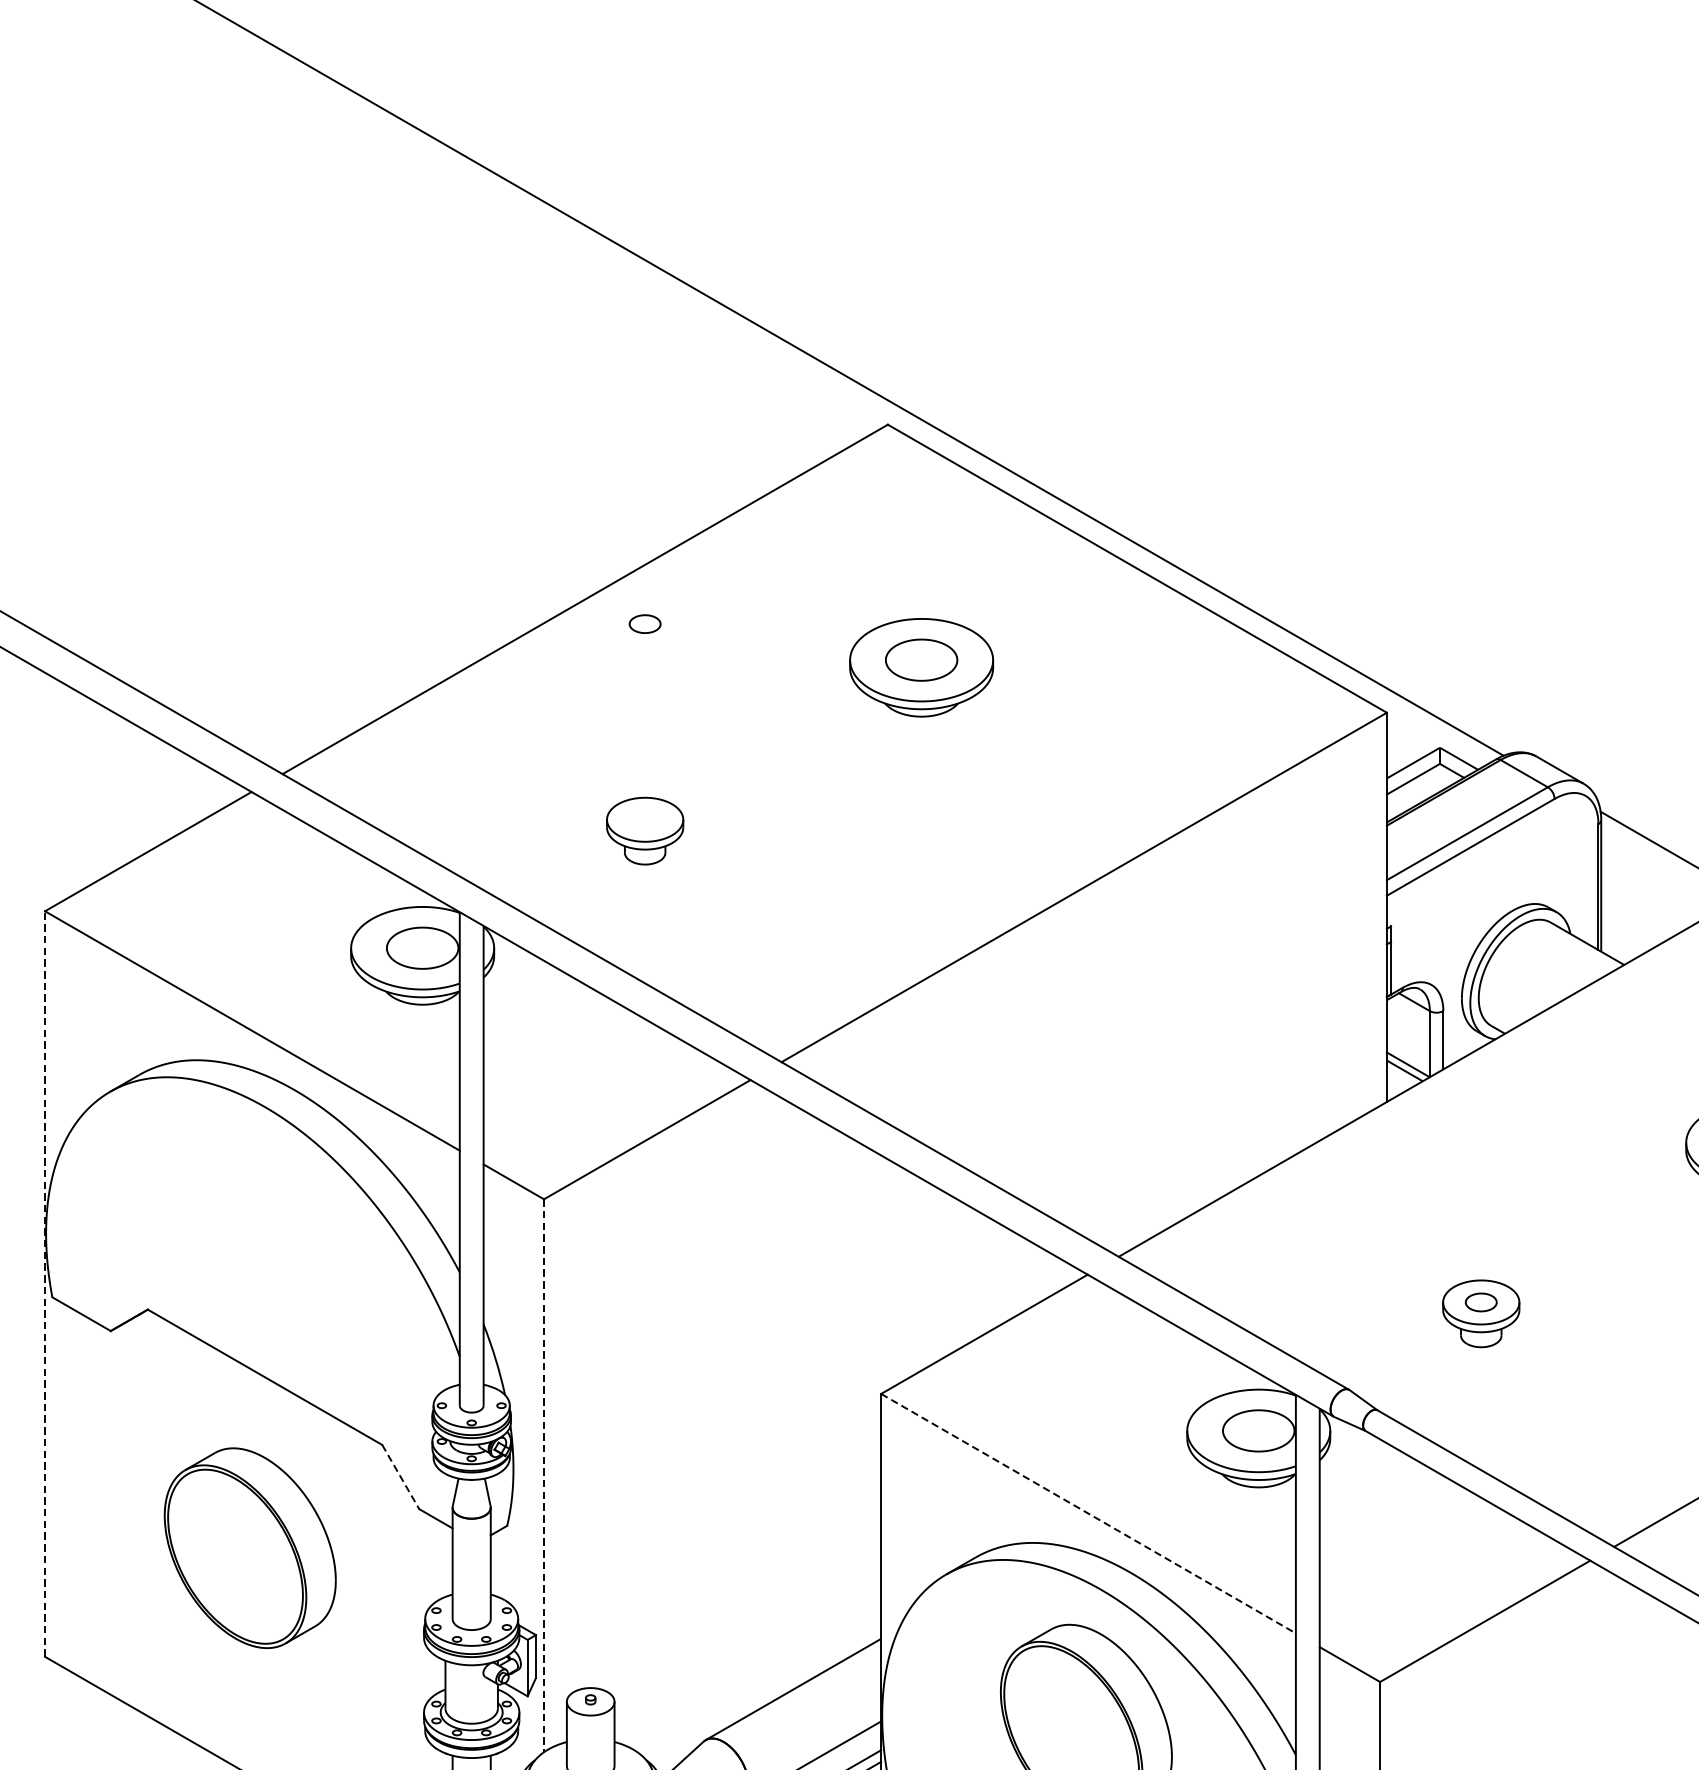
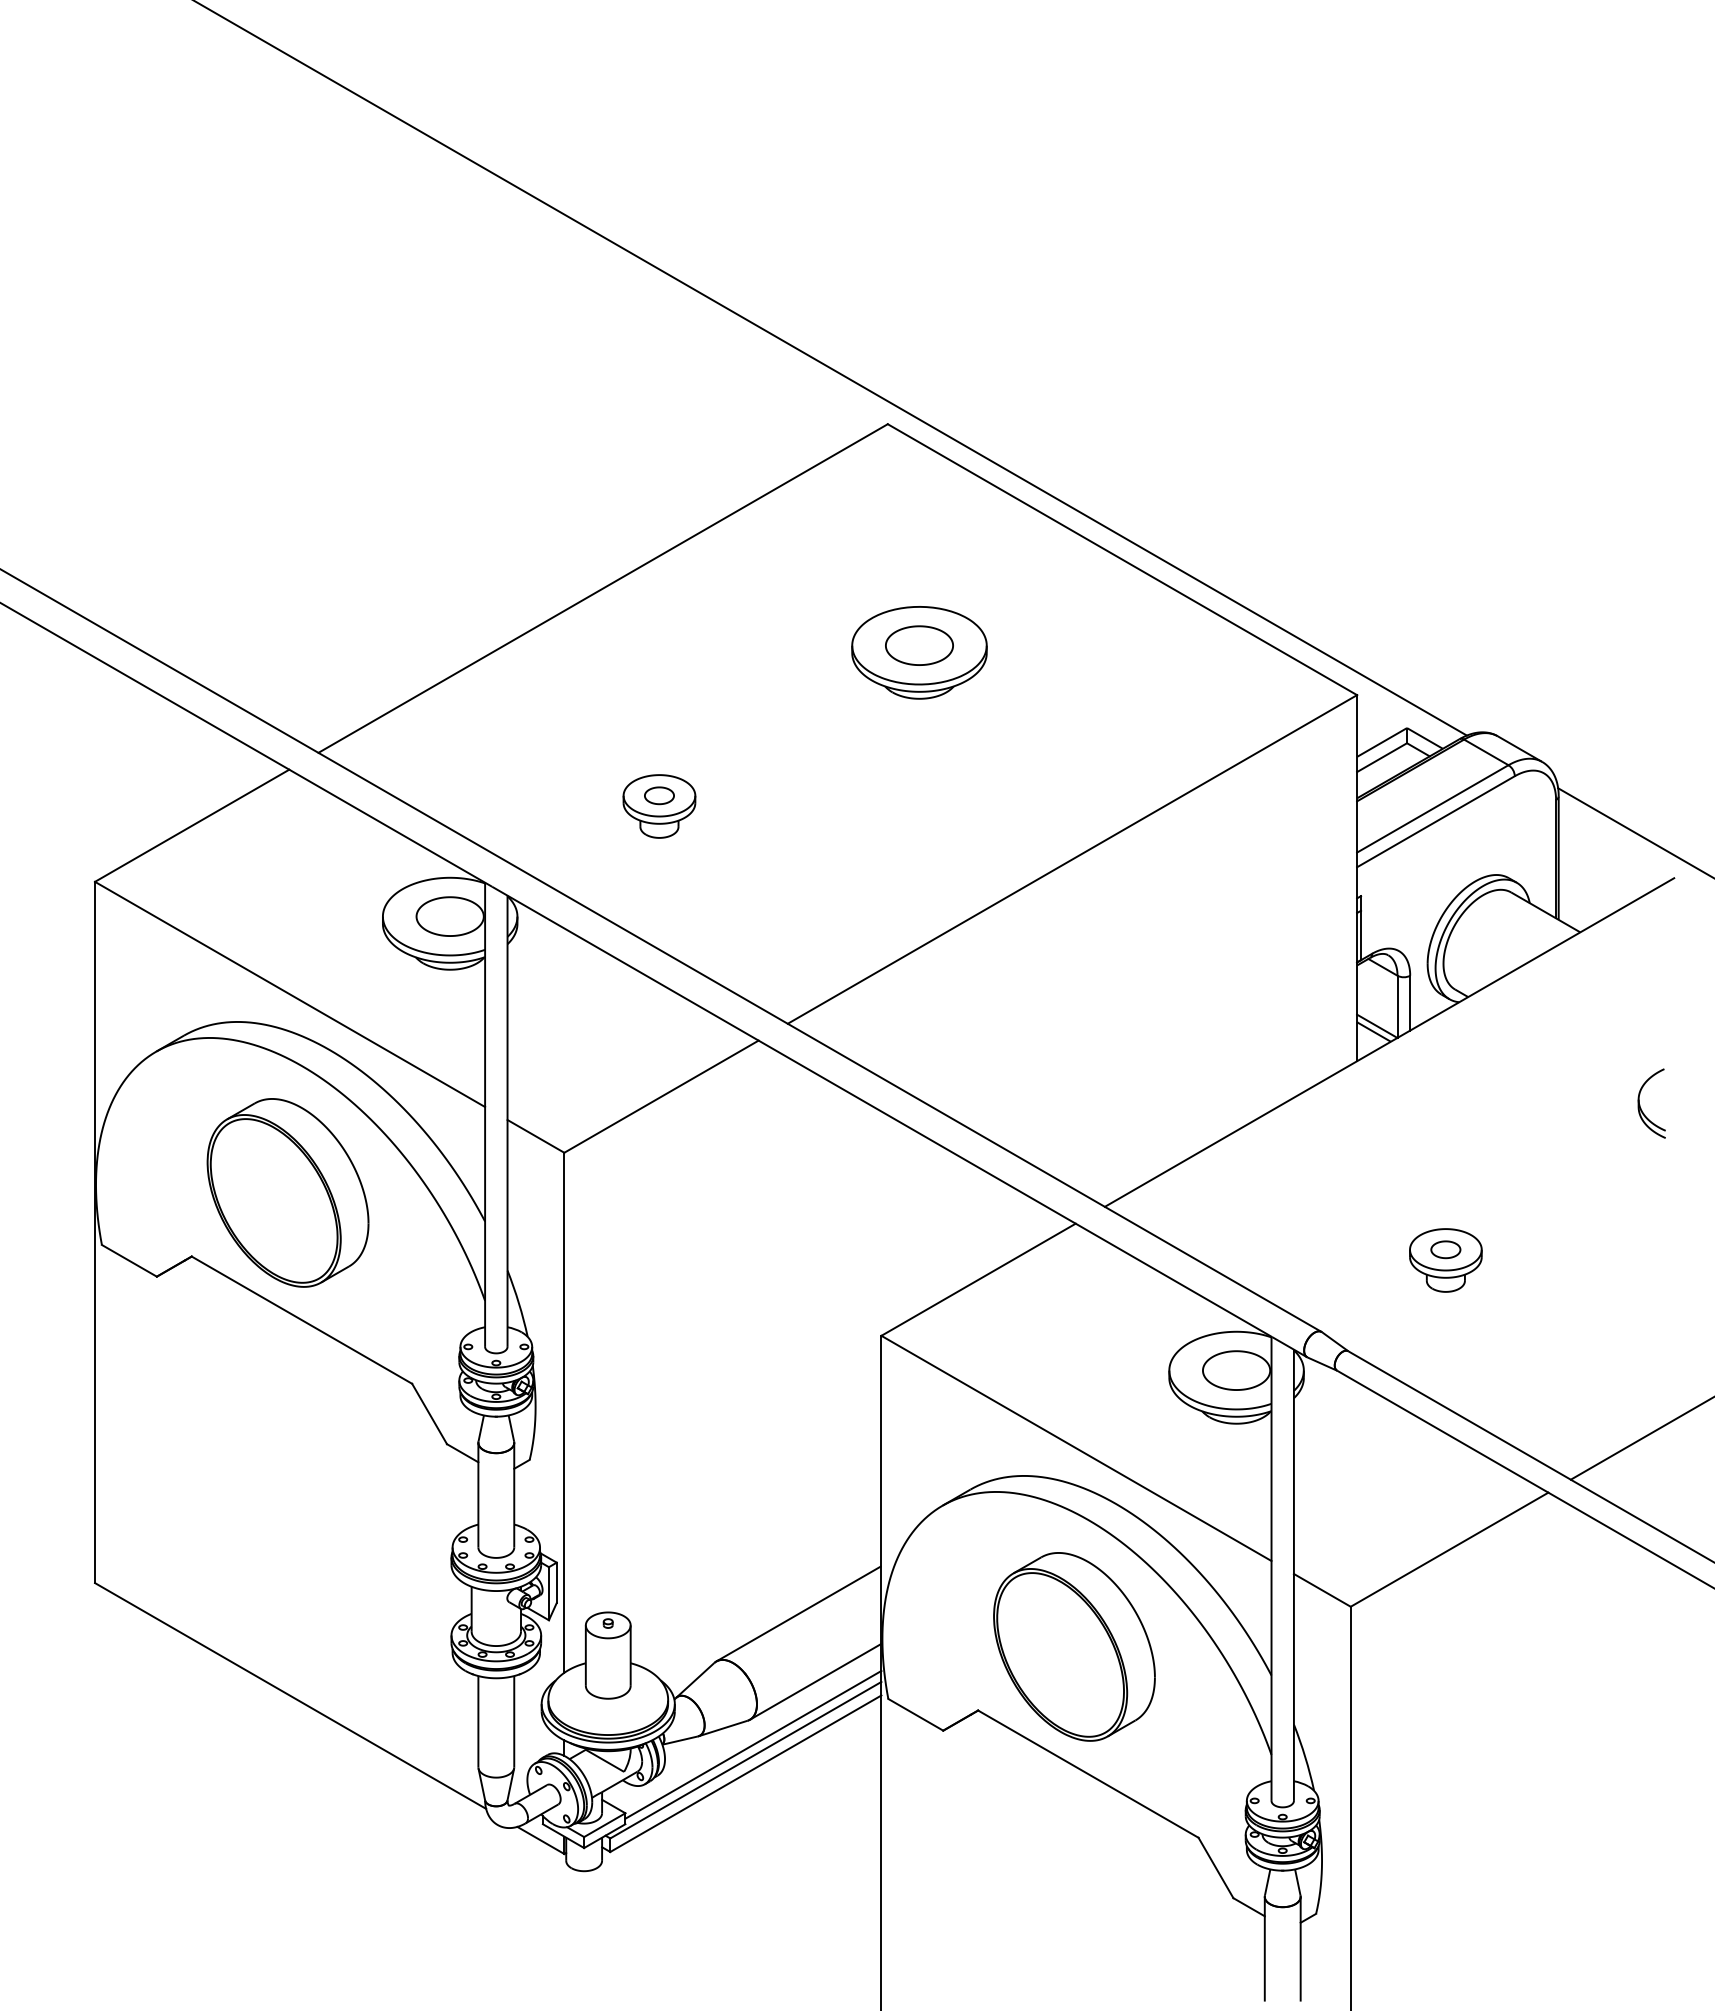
part: (645, 623) -> (659, 795), moved
line: (45, 1284) -> (95, 1232), dashed -> solid
line: (400, 1476) -> (429, 1413), dashed -> solid
line: (544, 1476) -> (564, 1413), dashed -> solid
line: (1088, 1513) -> (1076, 1448), dashed -> solid
part: (249, 1547) -> (287, 1192), moved

